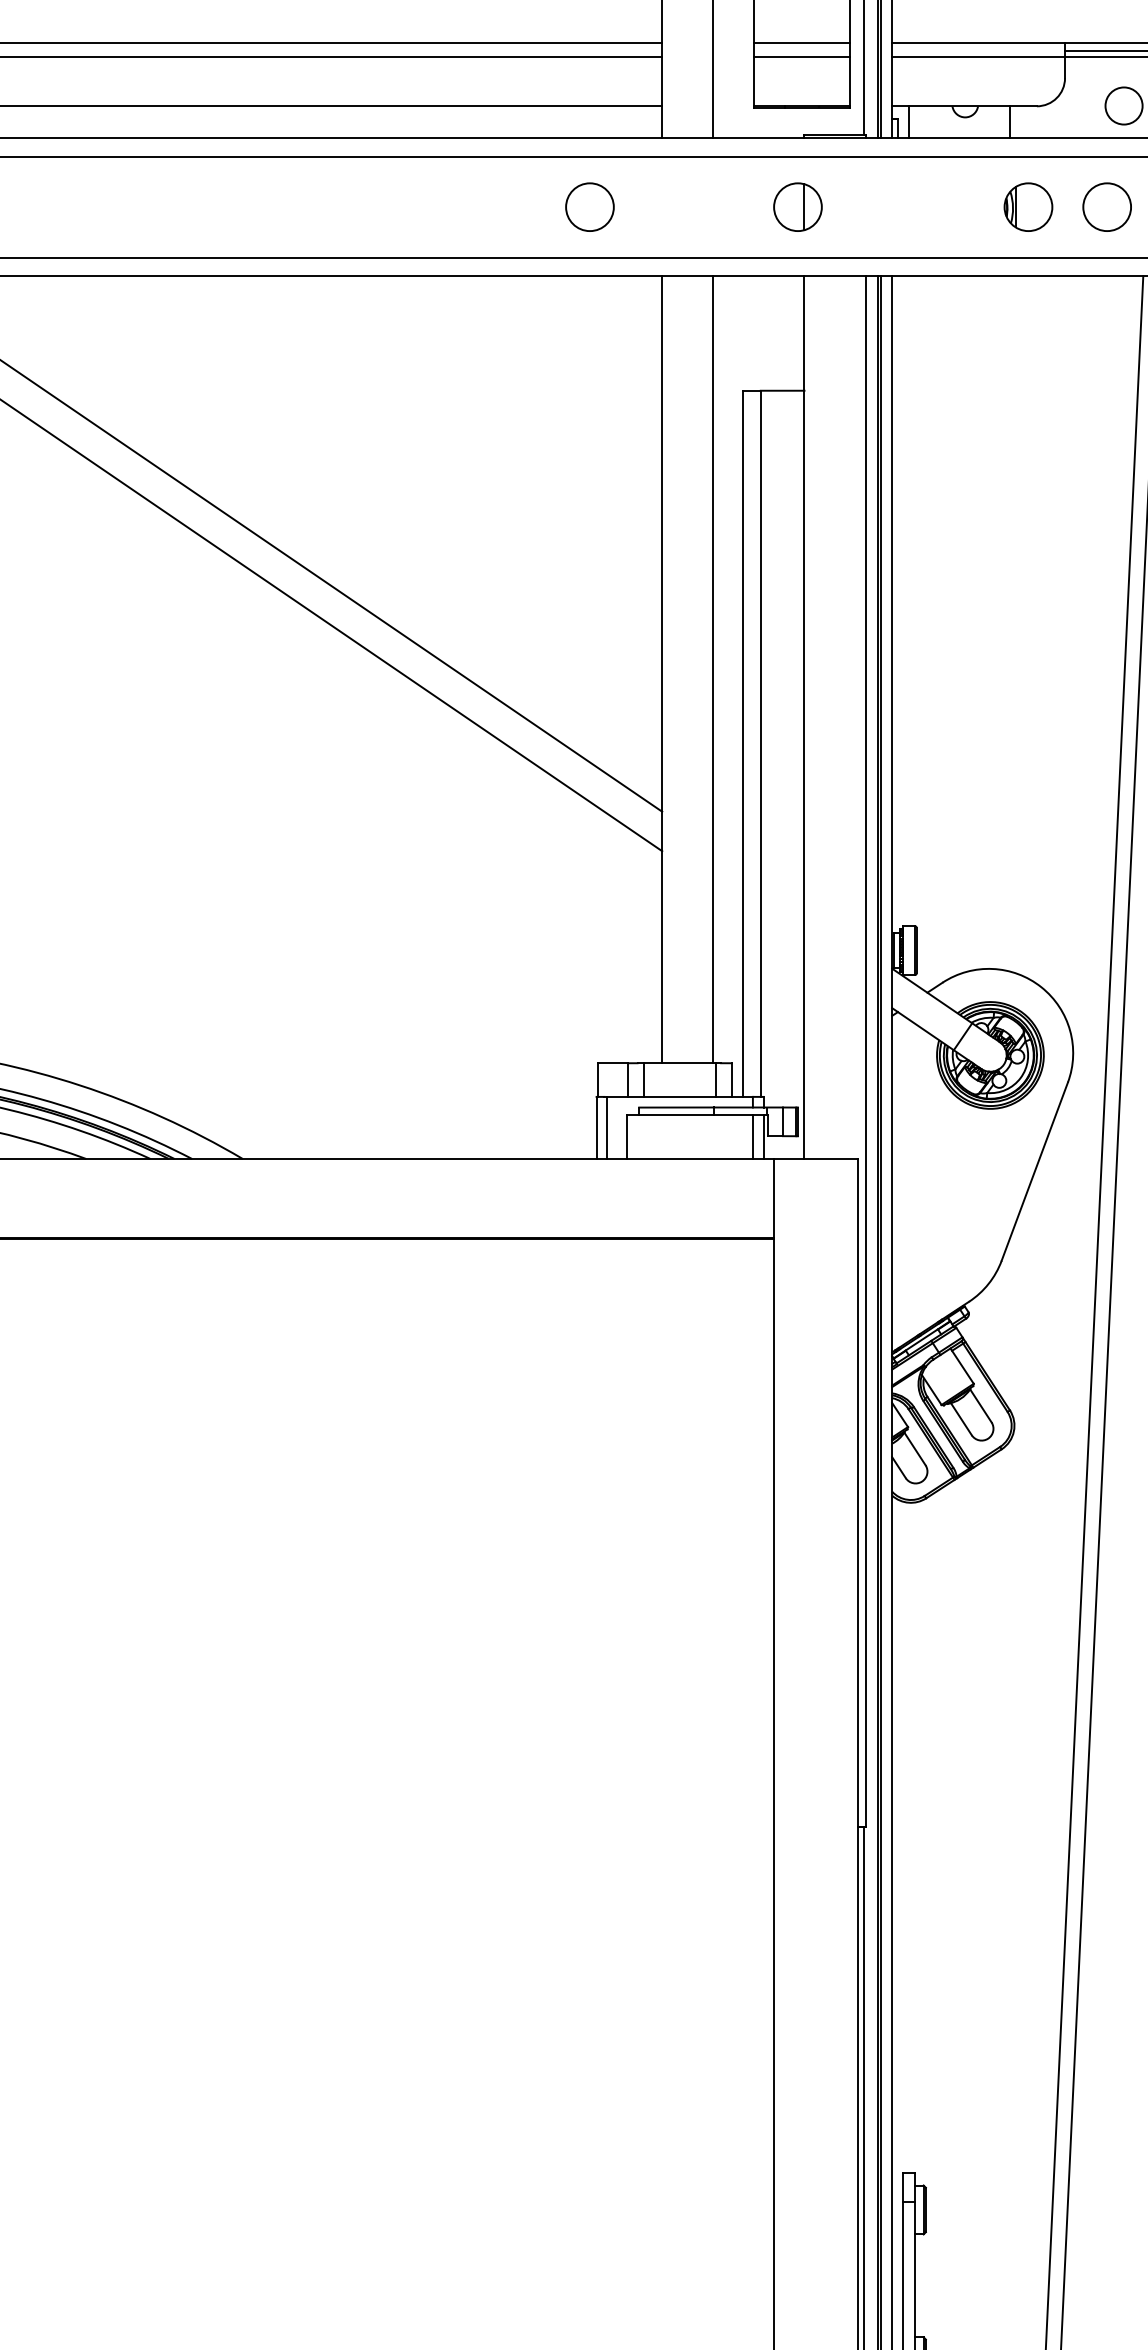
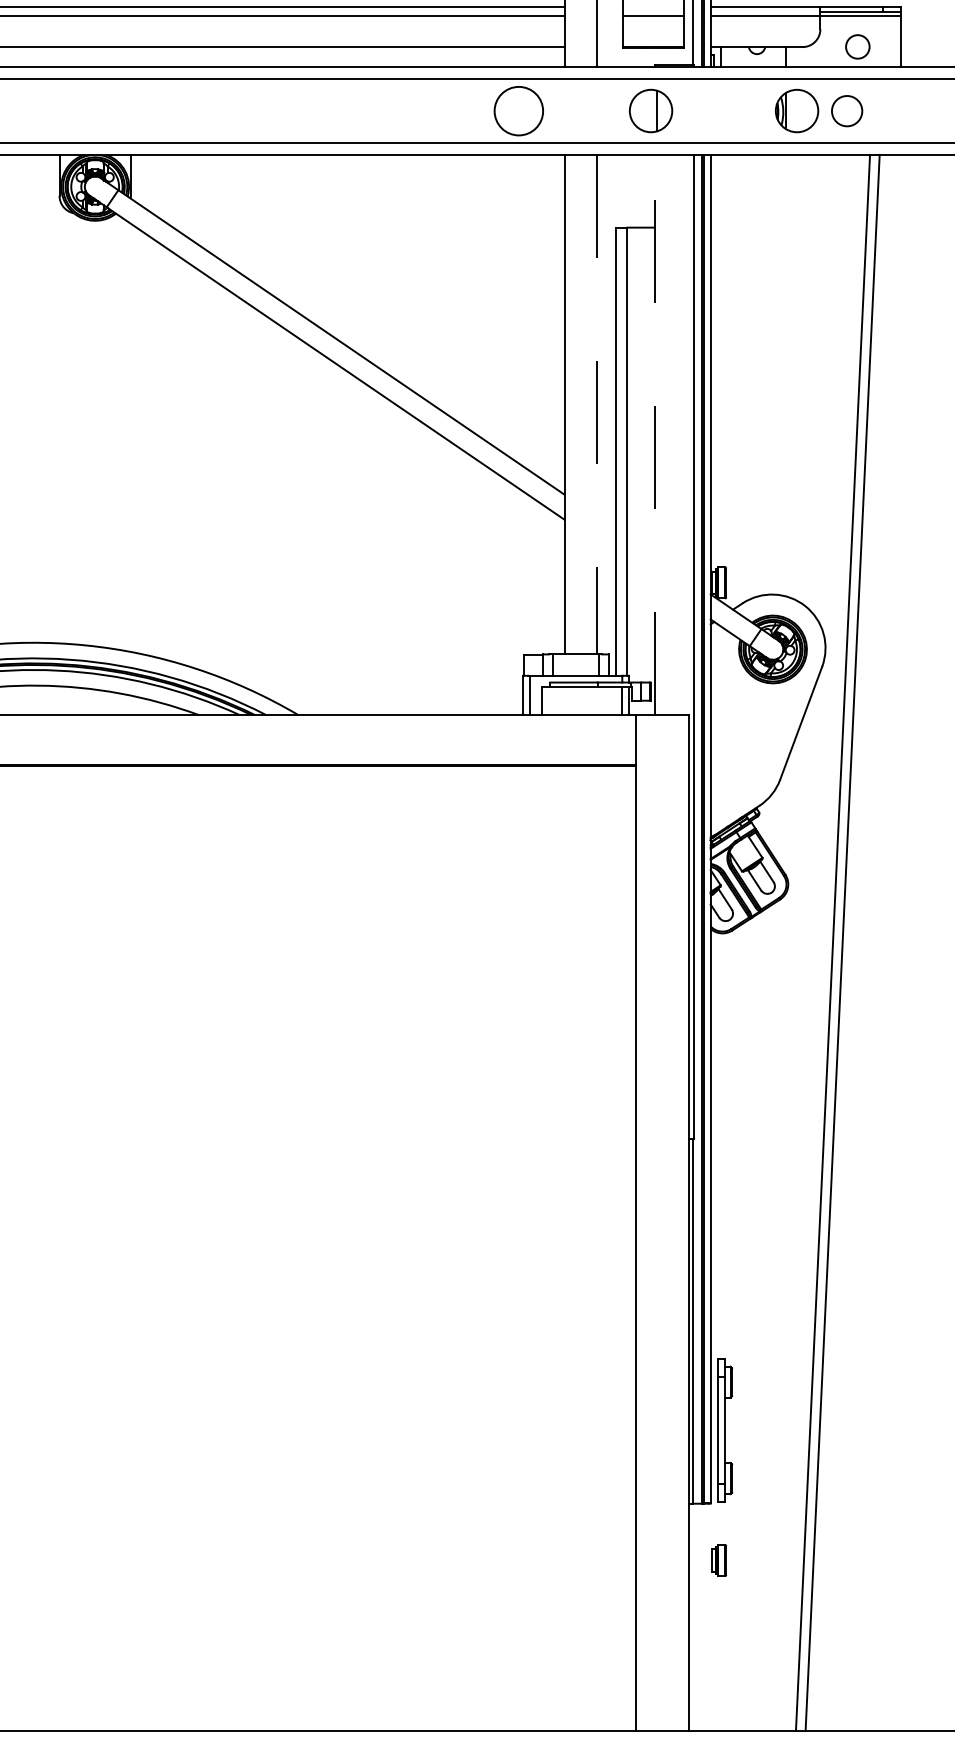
line: (802, 42) -> (653, 6), removed
circle: (589, 207) -> (518, 111), size x1.6
part: (797, 207) -> (650, 111), size x1.4
part: (1028, 207) -> (797, 111), size x1.4
line: (712, 669) -> (596, 404), solid -> dashed
line: (805, 716) -> (655, 434), solid -> dashed

